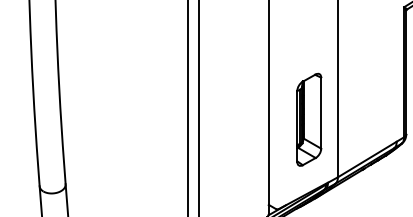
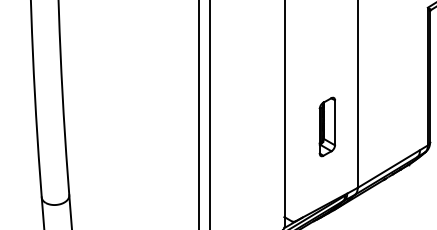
part: (309, 119) -> (327, 126), size x0.6

